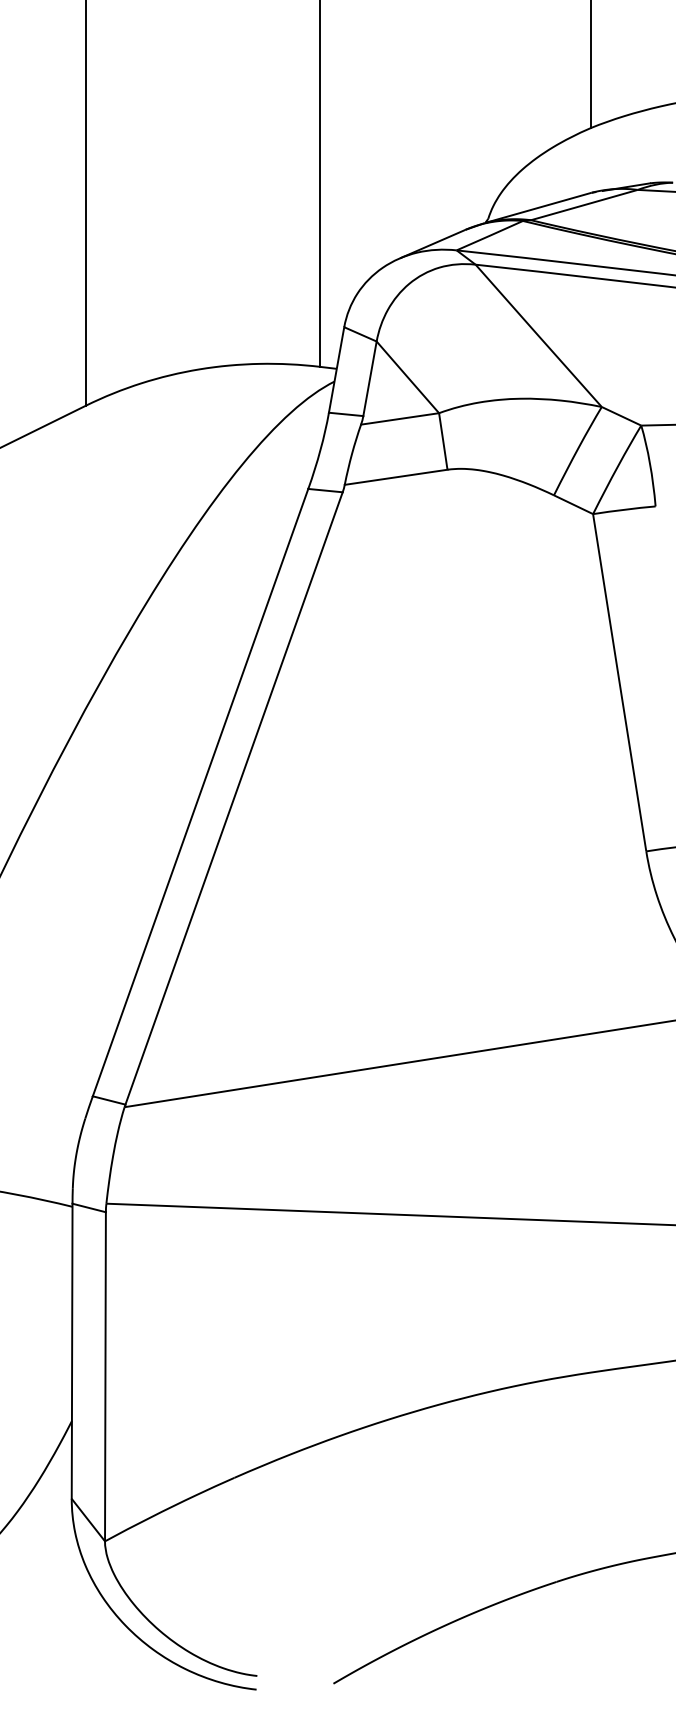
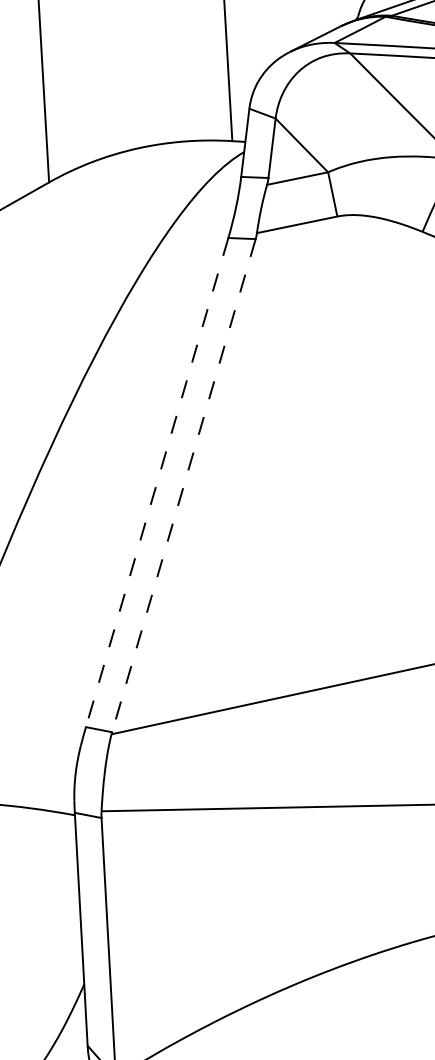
line: (200, 793) -> (157, 483), solid -> dashed
line: (234, 798) -> (184, 485), solid -> dashed

